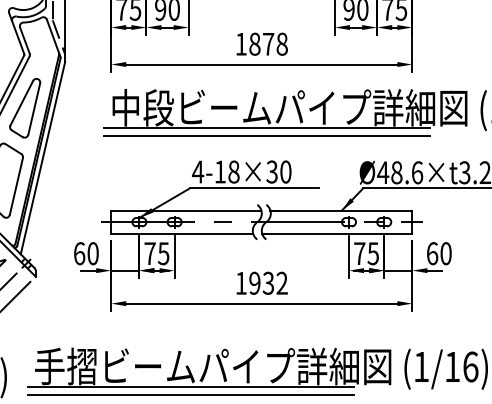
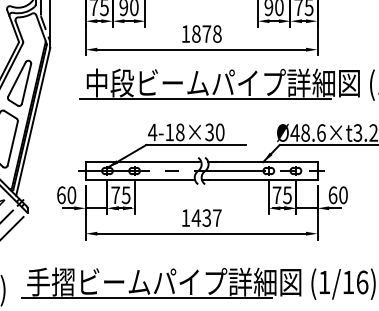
line: (266, 135) -> (205, 104), removed
text: (268, 282) -> (206, 217), 1932 -> 1437
line: (190, 394) -> (146, 303), removed

